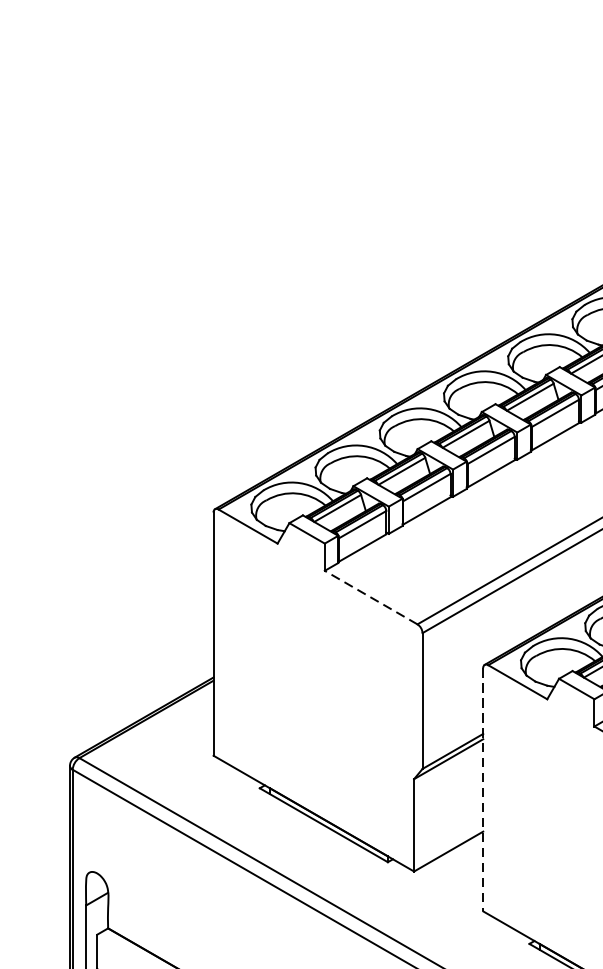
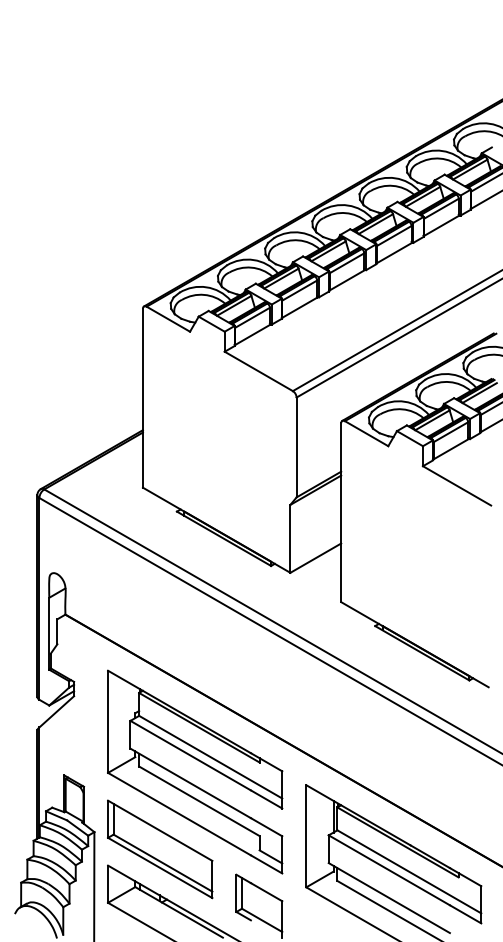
line: (370, 597) -> (258, 371), dashed -> solid
line: (483, 790) -> (341, 513), dashed -> solid

